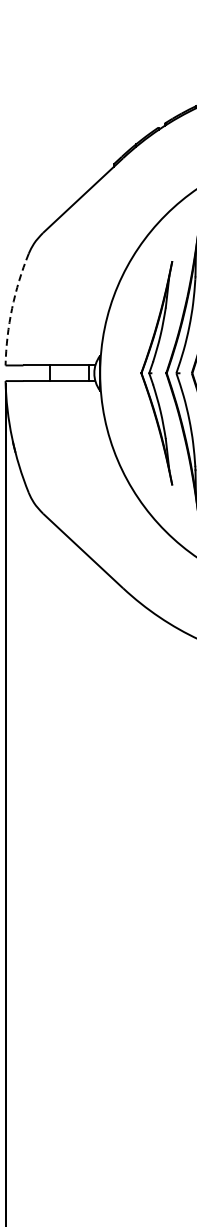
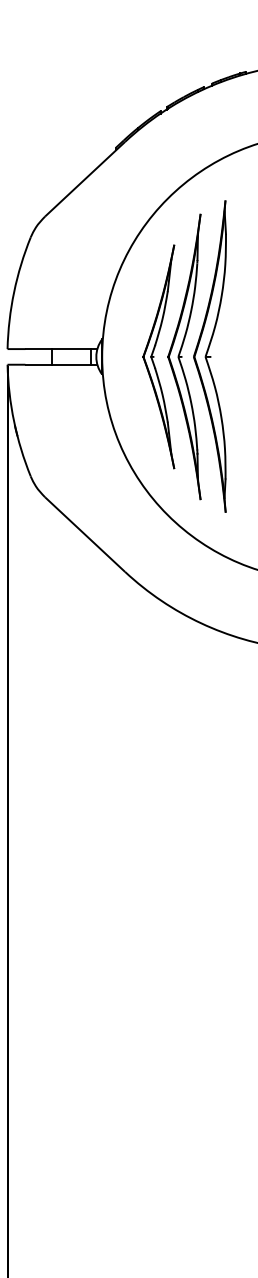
arc: (12, 308) -> (14, 292), dashed -> solid

